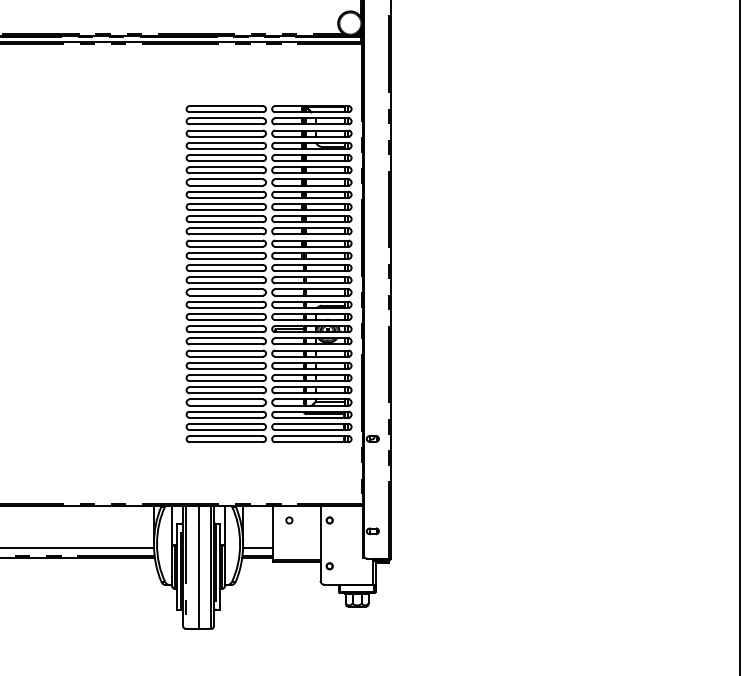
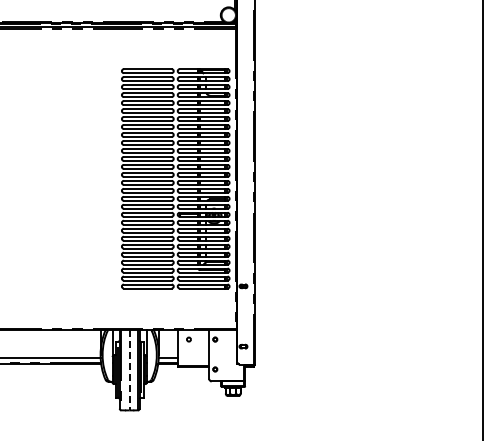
line: (198, 567) -> (129, 370), solid -> dashed

